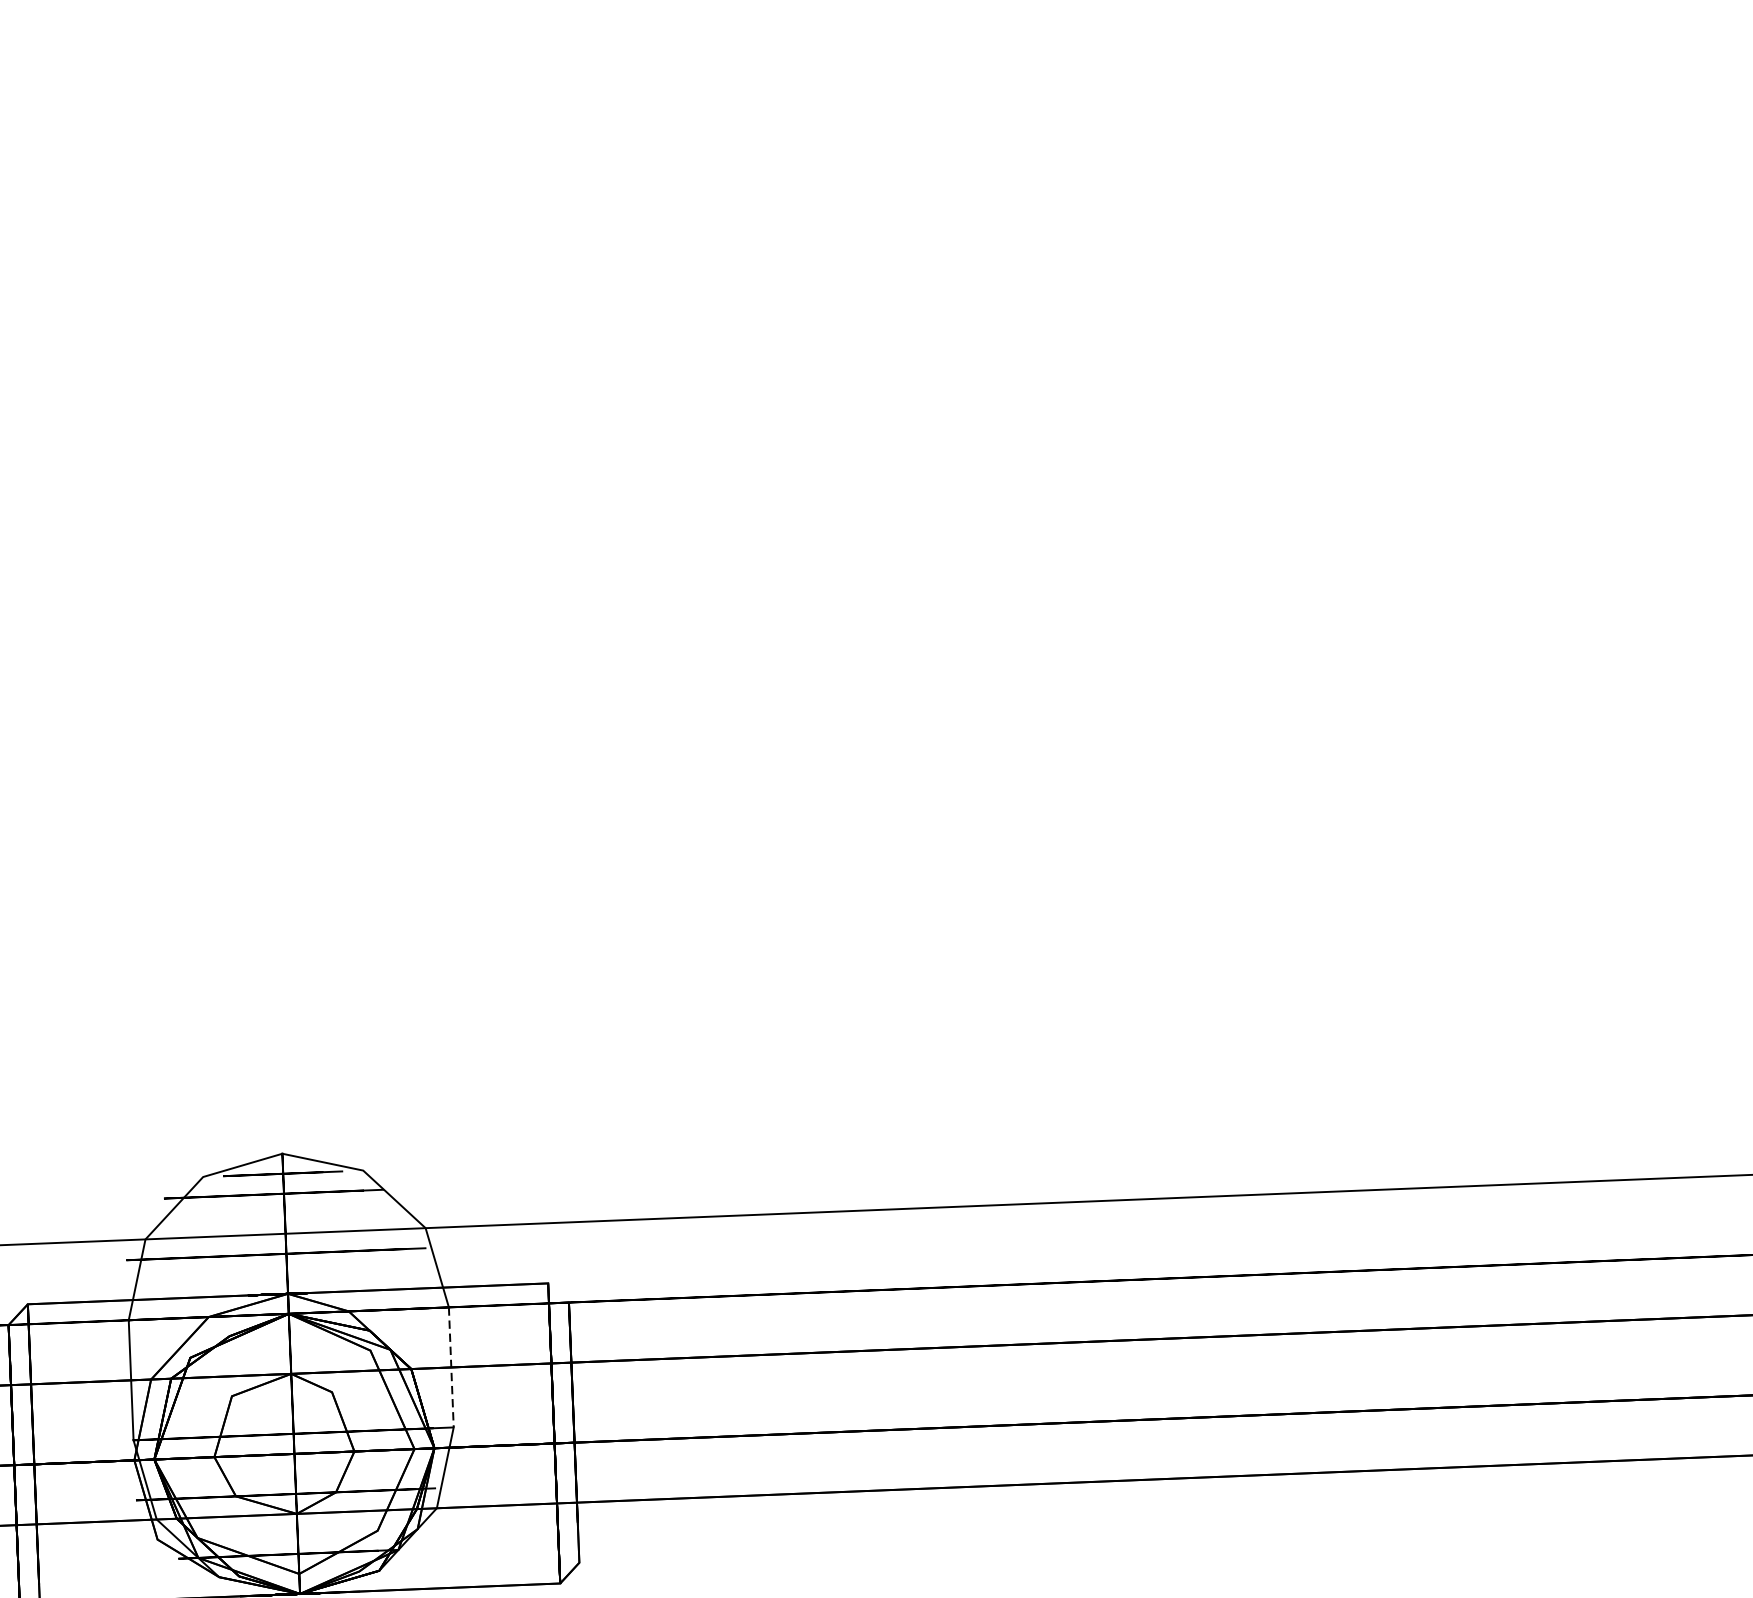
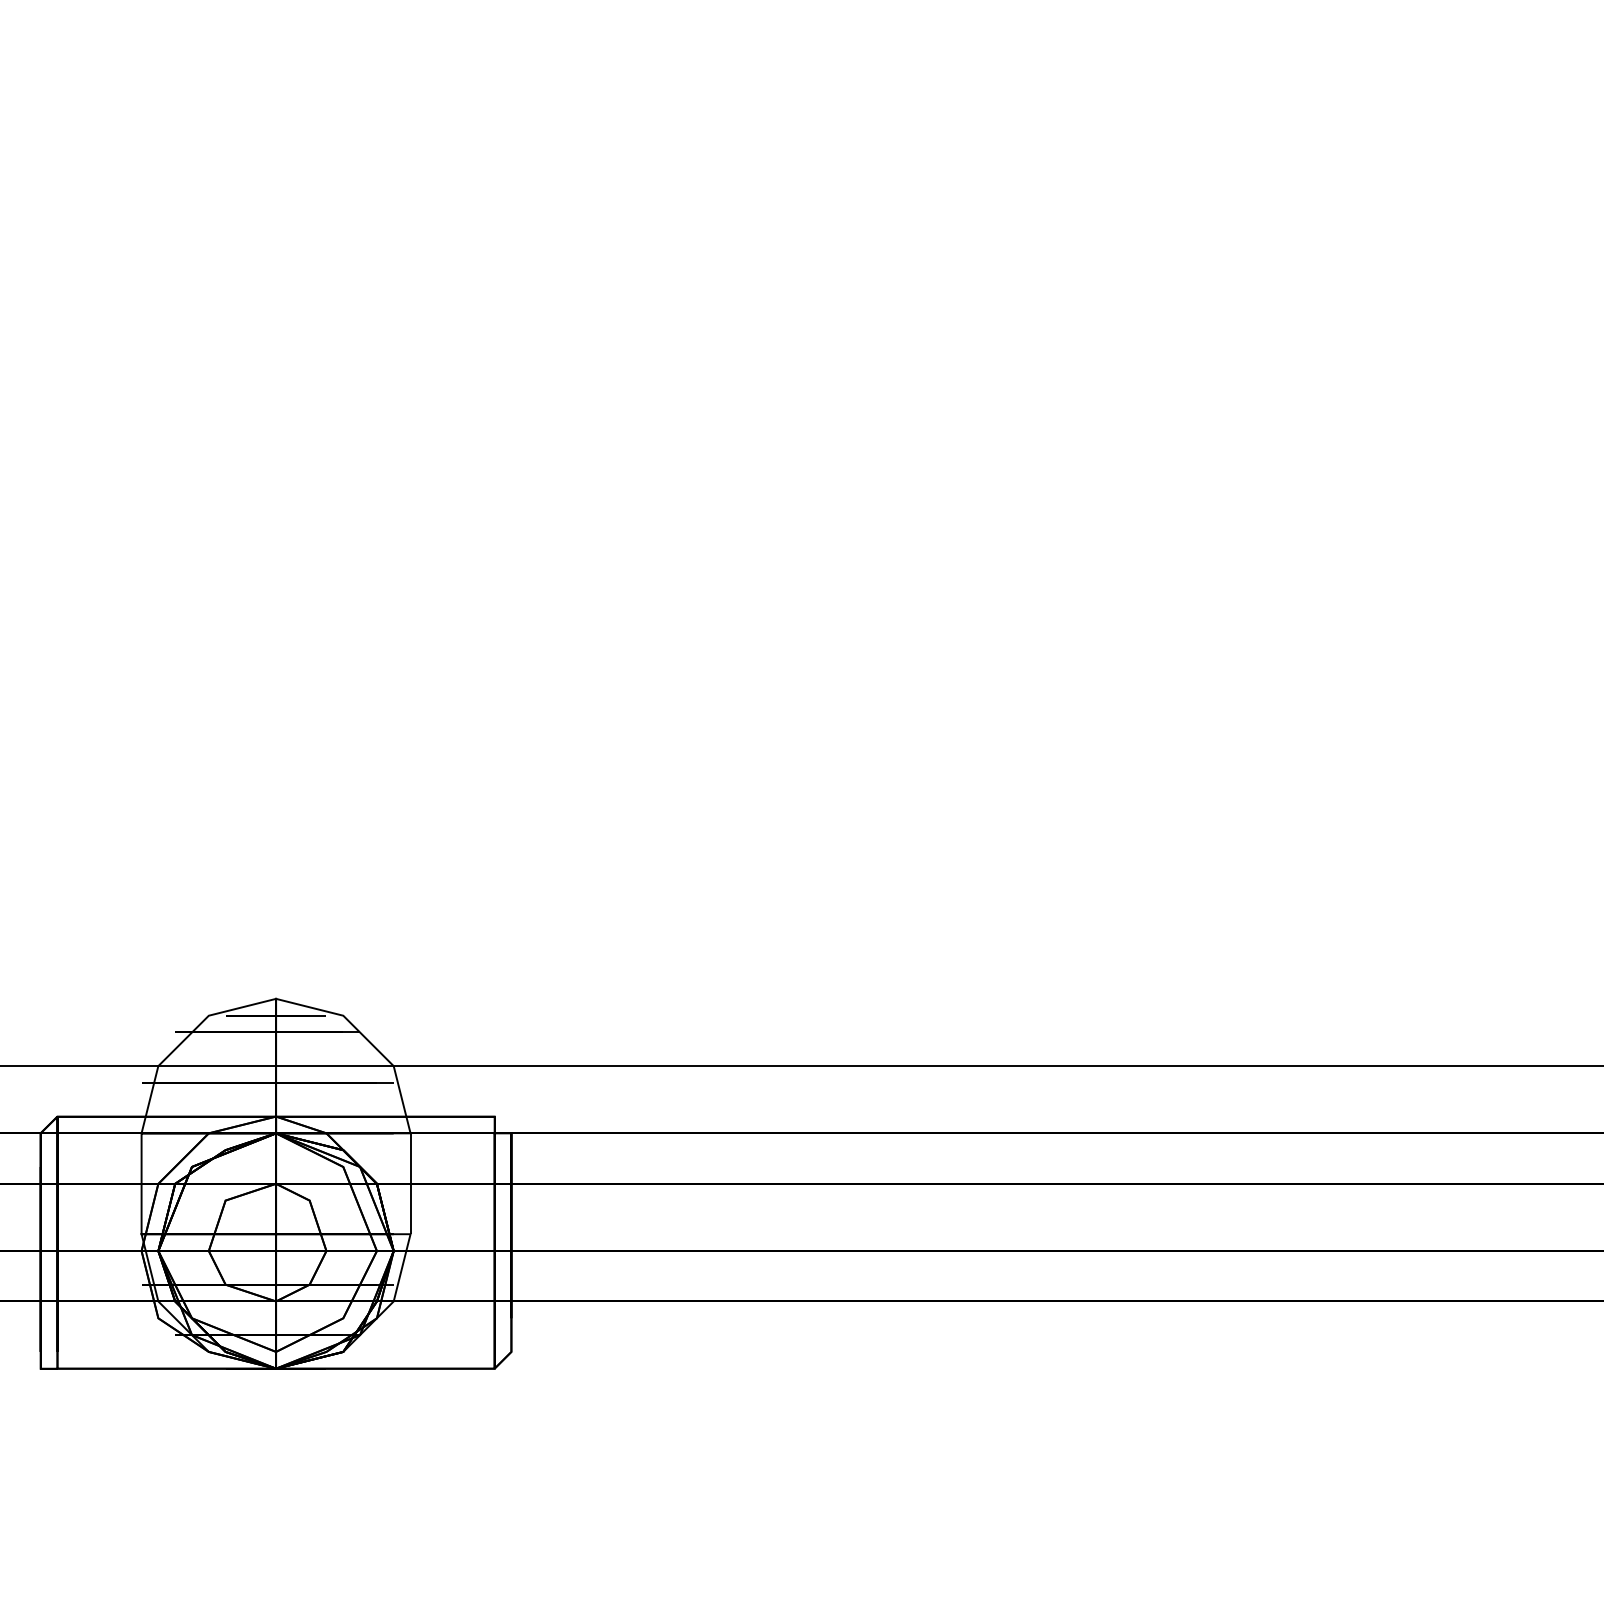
line: (451, 1368) -> (410, 1184), dashed -> solid

